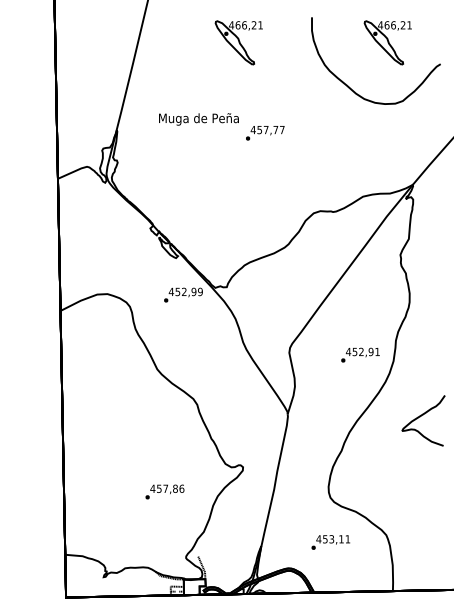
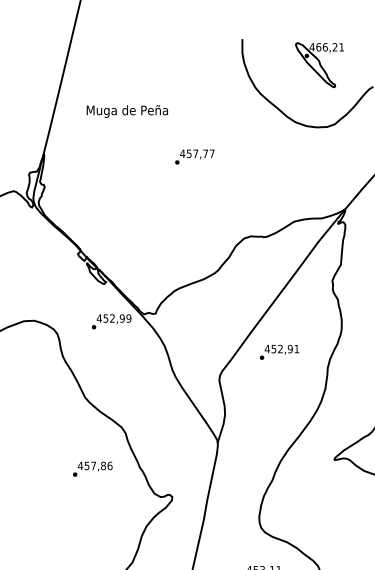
part: (238, 42) -> (167, 64), removed
text: (198, 119) -> (126, 111), moved
text: (360, 354) -> (279, 351), moved
text: (164, 491) -> (92, 468), moved

